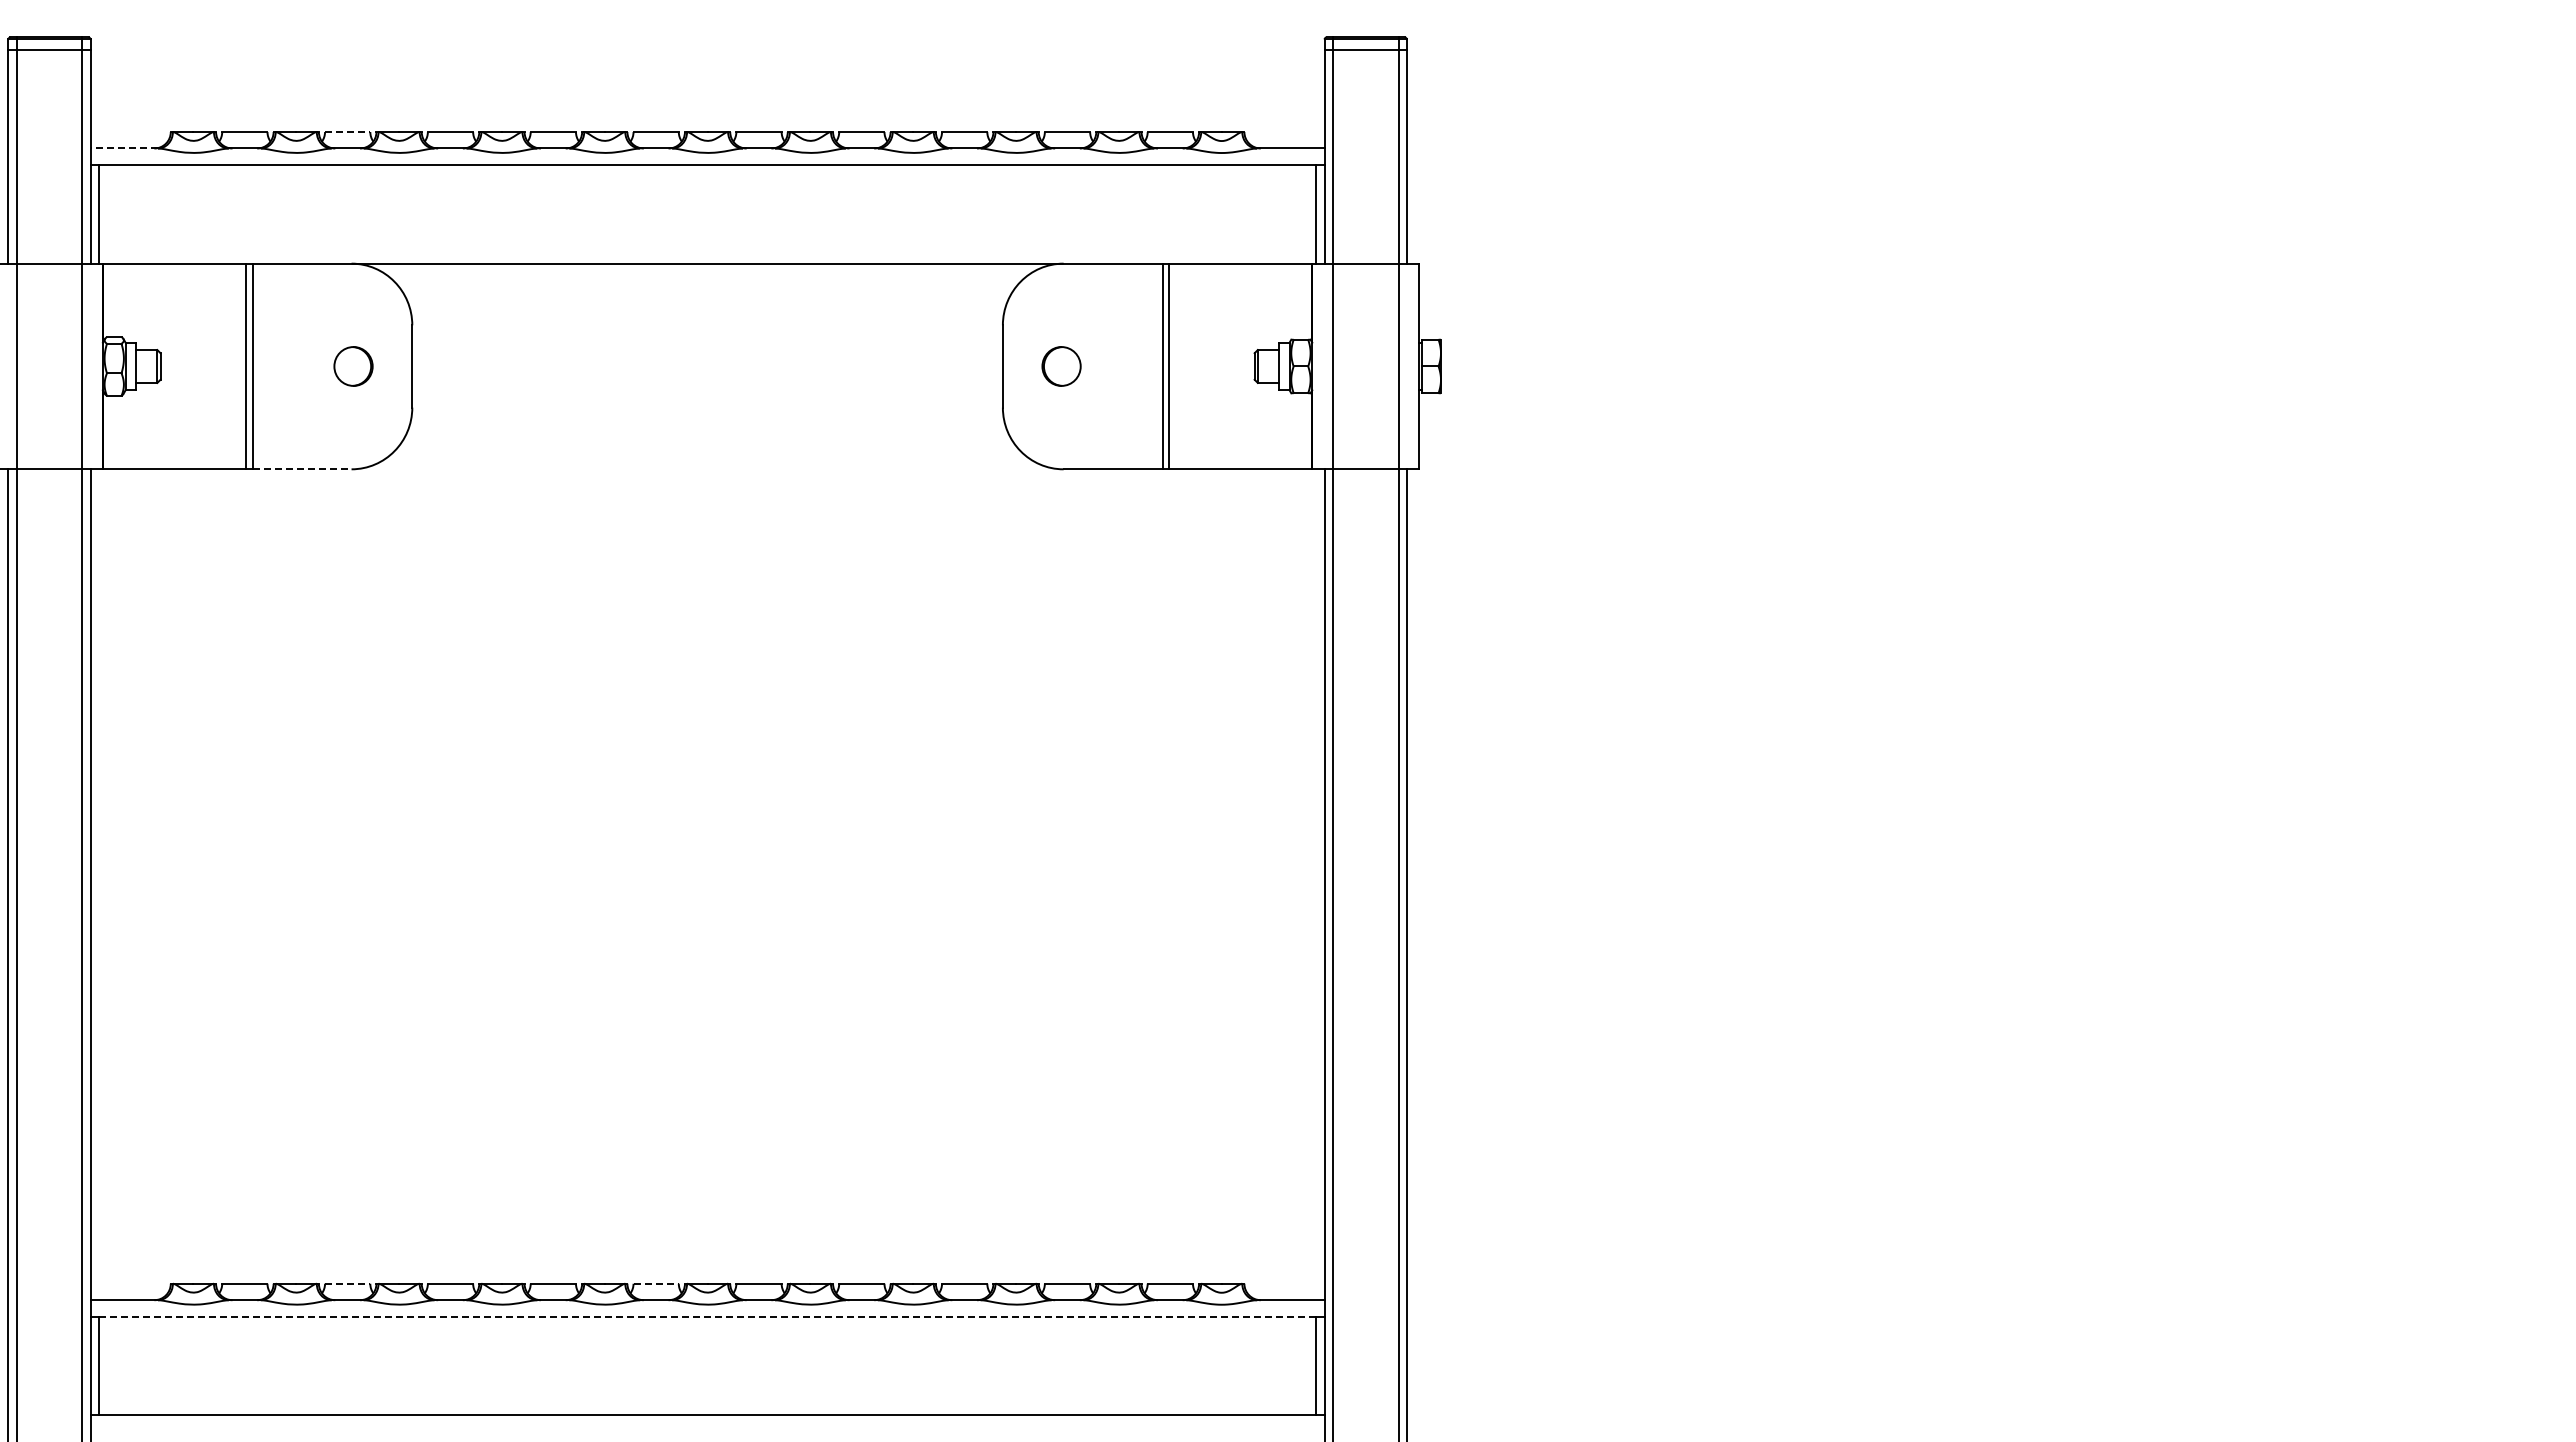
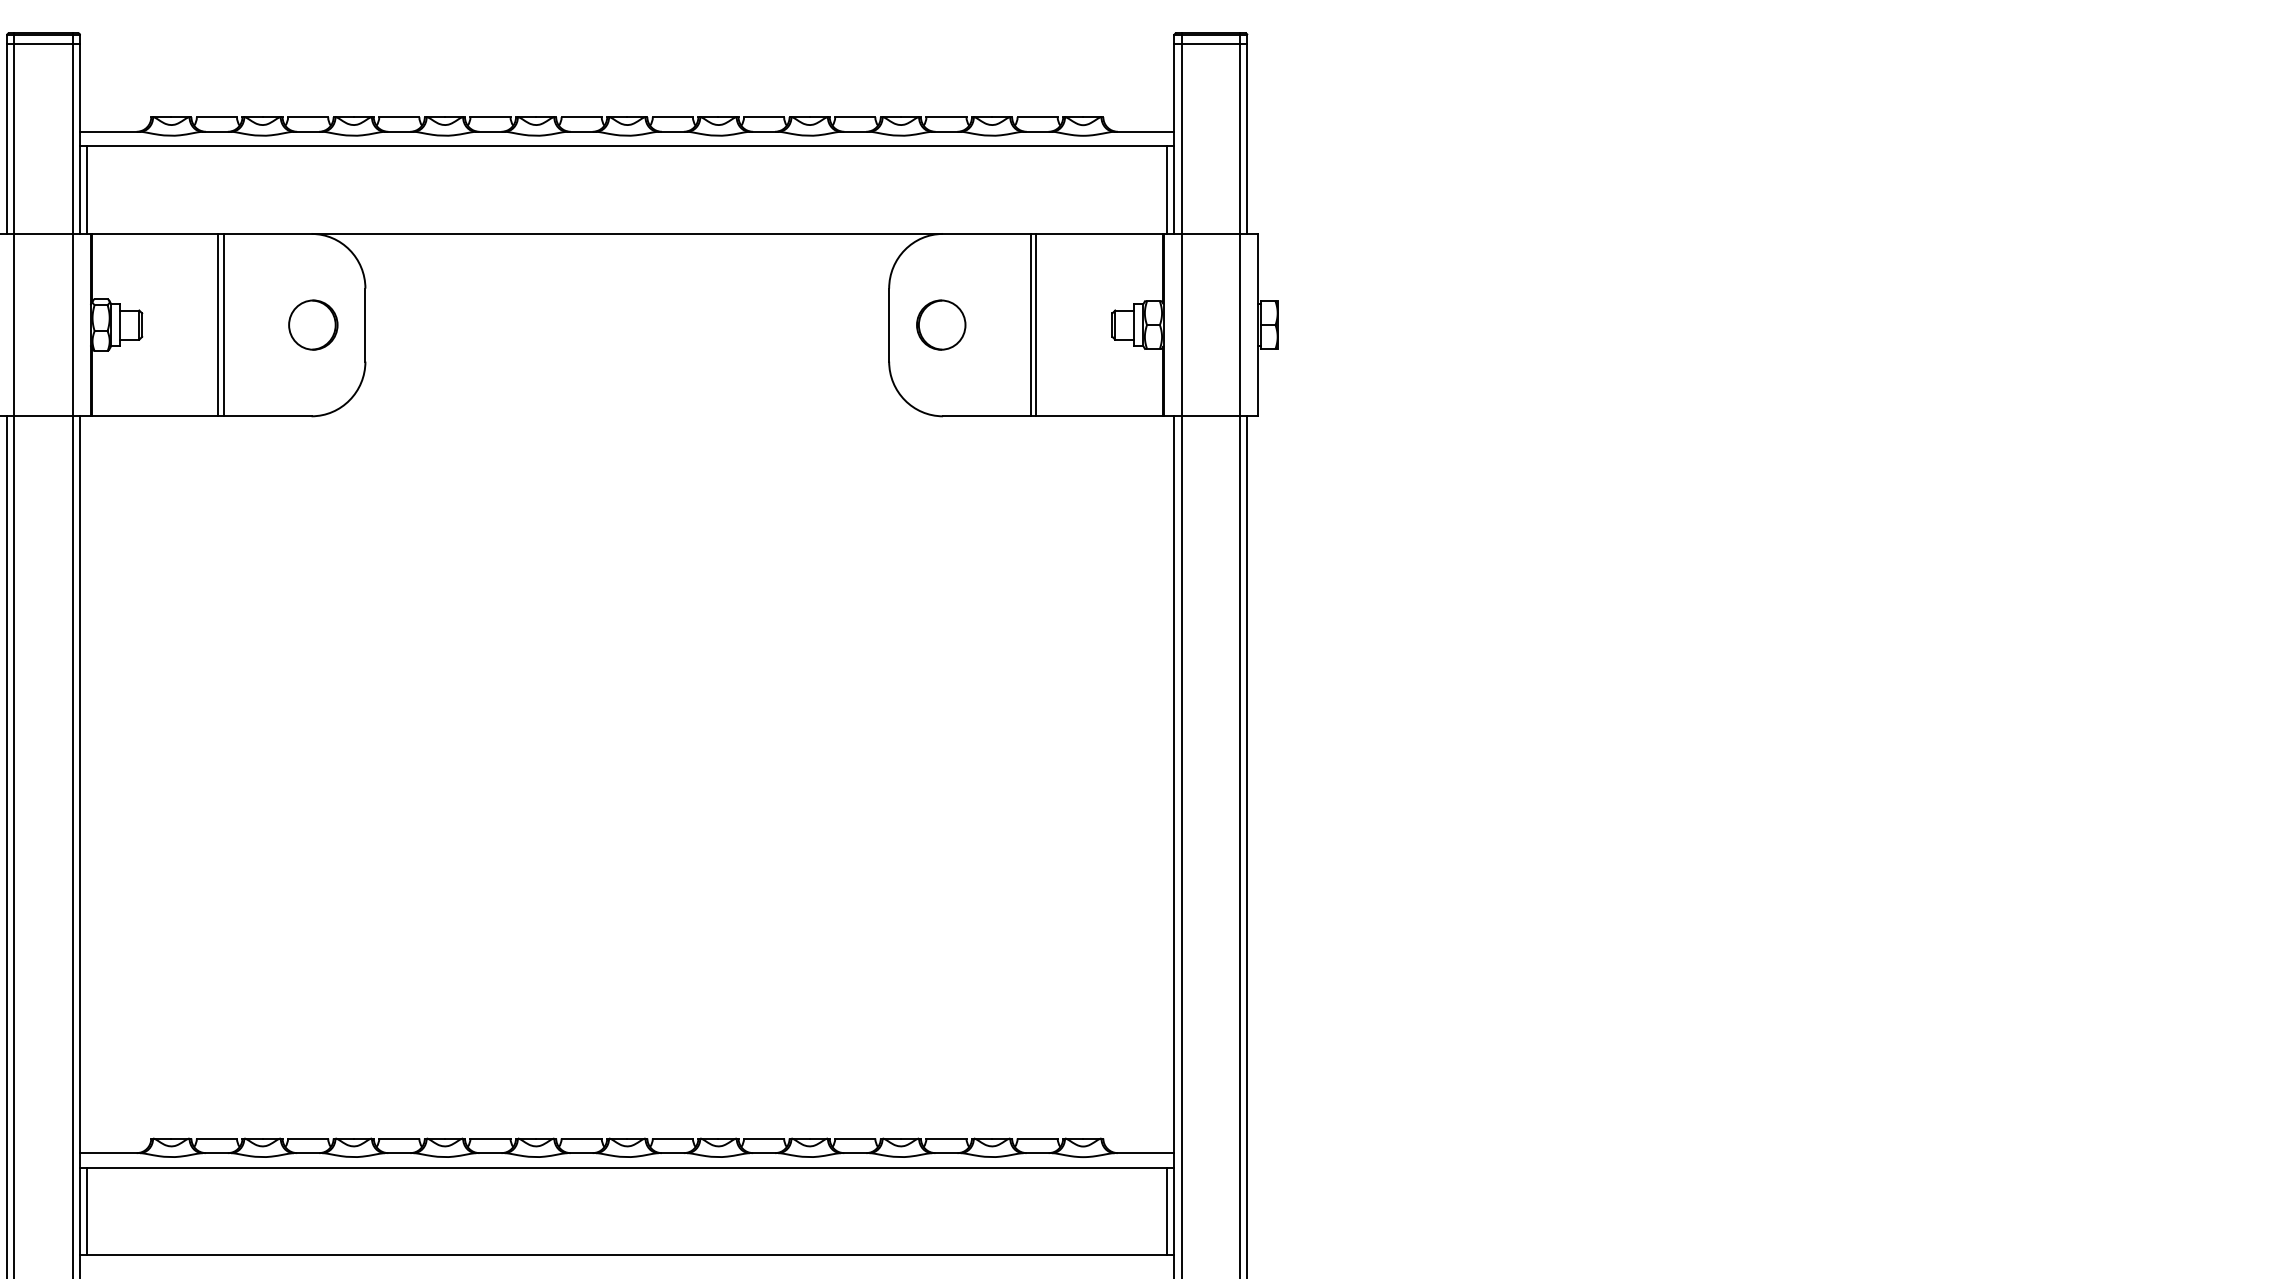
line: (347, 132) -> (307, 117), dashed -> solid
line: (124, 148) -> (110, 131), dashed -> solid
part: (353, 366) -> (313, 325), size x1.43
part: (1061, 366) -> (941, 325), size x1.43
line: (302, 469) -> (268, 416), dashed -> solid
line: (347, 1283) -> (307, 1138), dashed -> solid
line: (656, 1283) -> (581, 1138), dashed -> solid
line: (707, 1316) -> (627, 1167), dashed -> solid

